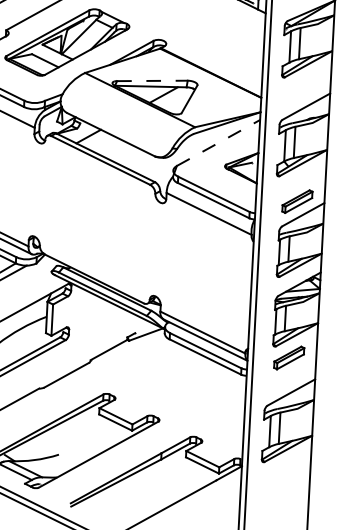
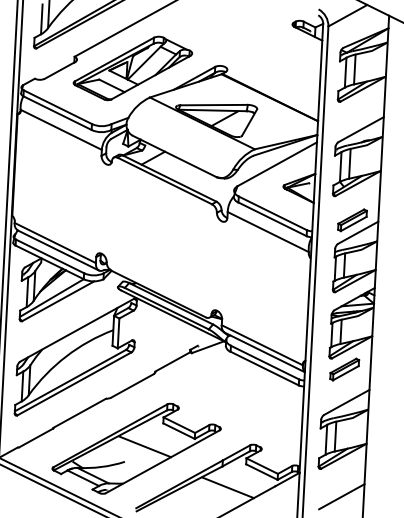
line: (152, 81) -> (214, 105), dashed -> solid
line: (218, 143) -> (277, 164), dashed -> solid
line: (80, 438) -> (145, 446), added
line: (166, 481) -> (227, 487), added
line: (285, 491) -> (341, 496), added

